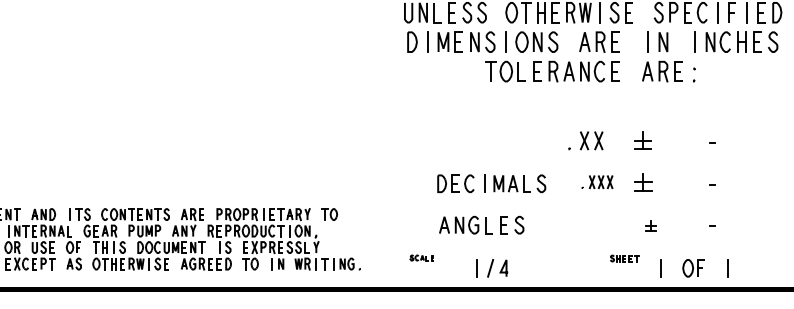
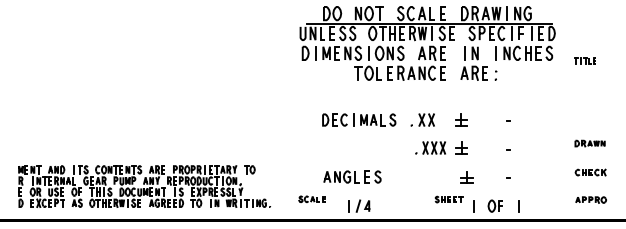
part: (597, 181) -> (430, 147), size x1.43
part: (492, 182) -> (359, 119), moved
part: (650, 225) -> (466, 177), size x1.67
part: (421, 256) -> (311, 198), size x1.67
part: (623, 258) -> (448, 199), size x1.43

